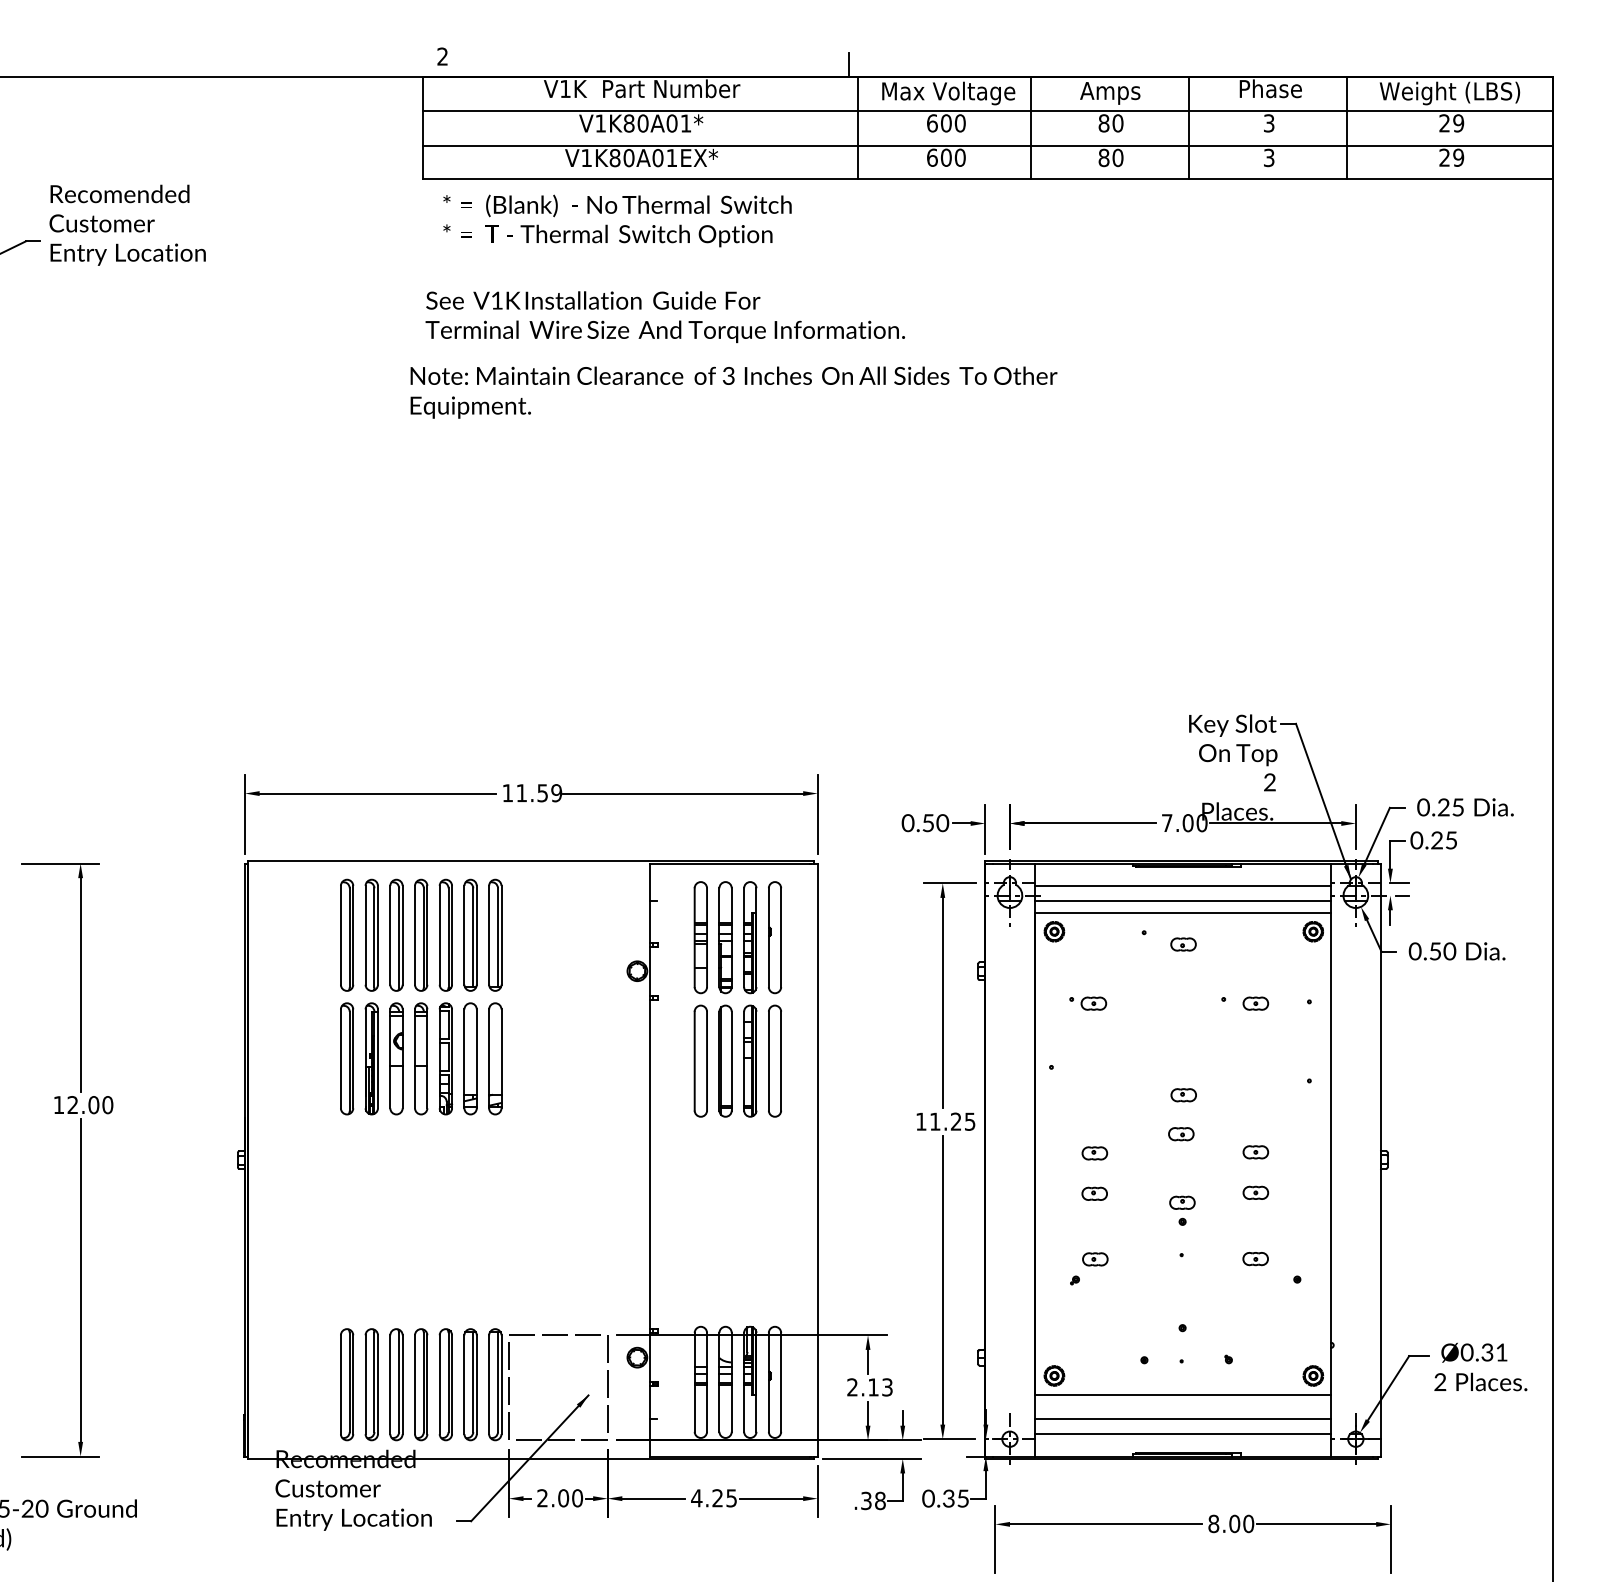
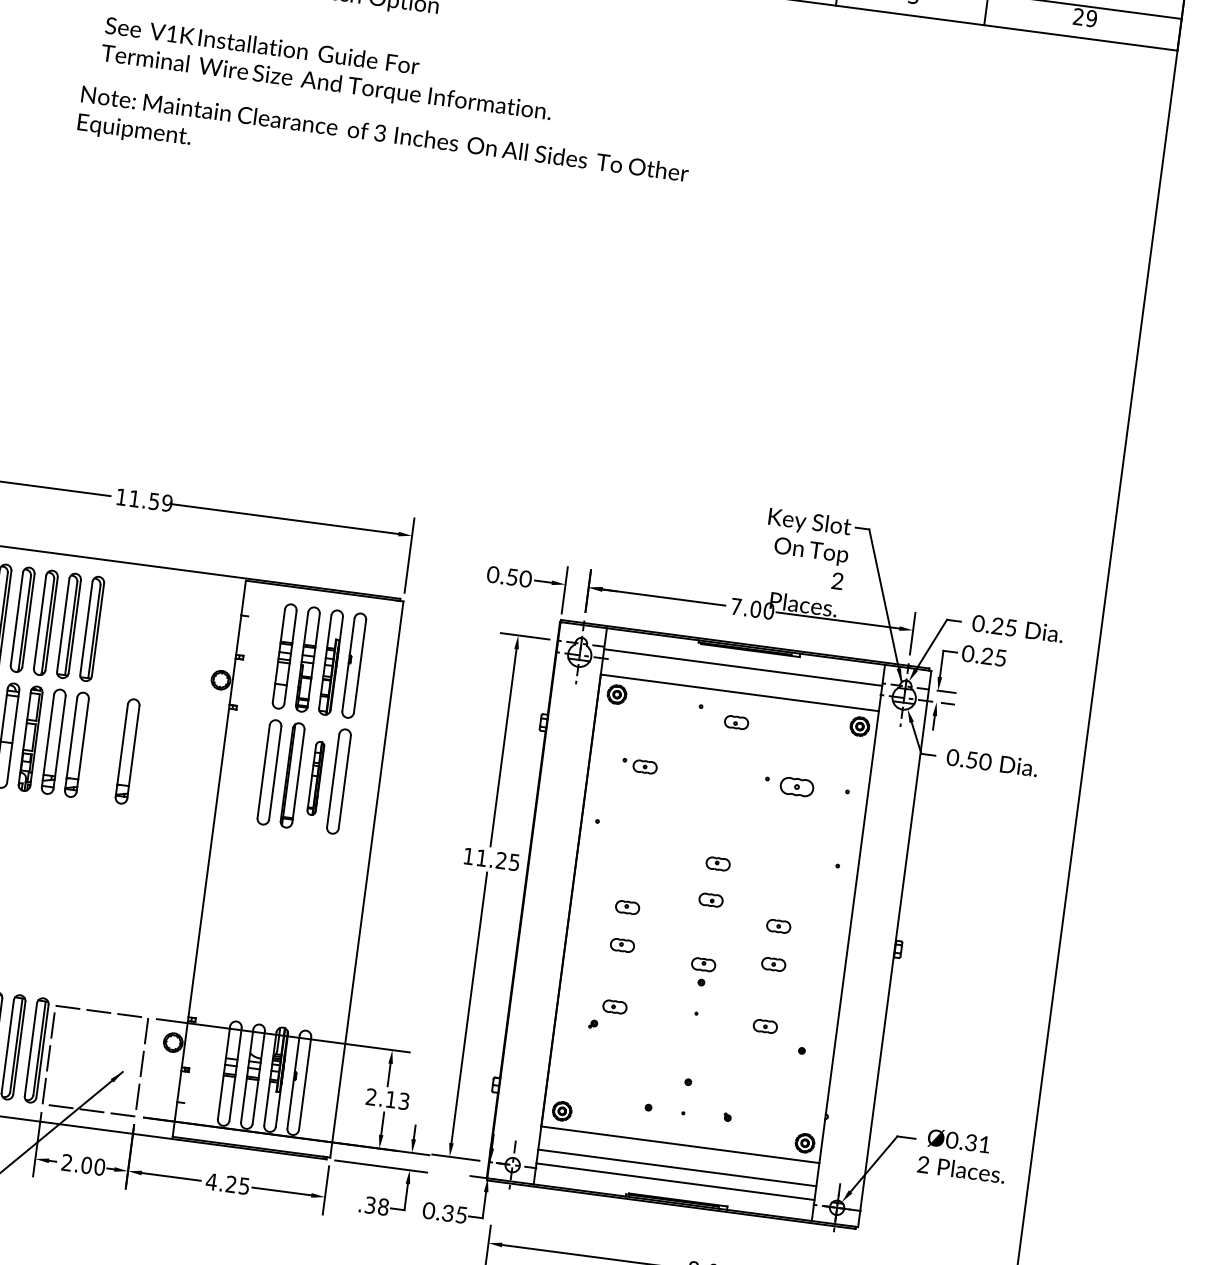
line: (1182, 900) -> (741, 681), removed
part: (1255, 1003) -> (796, 786), size x1.4
part: (549, 1058) -> (127, 751), added
part: (750, 1060) -> (316, 777), size x0.7

